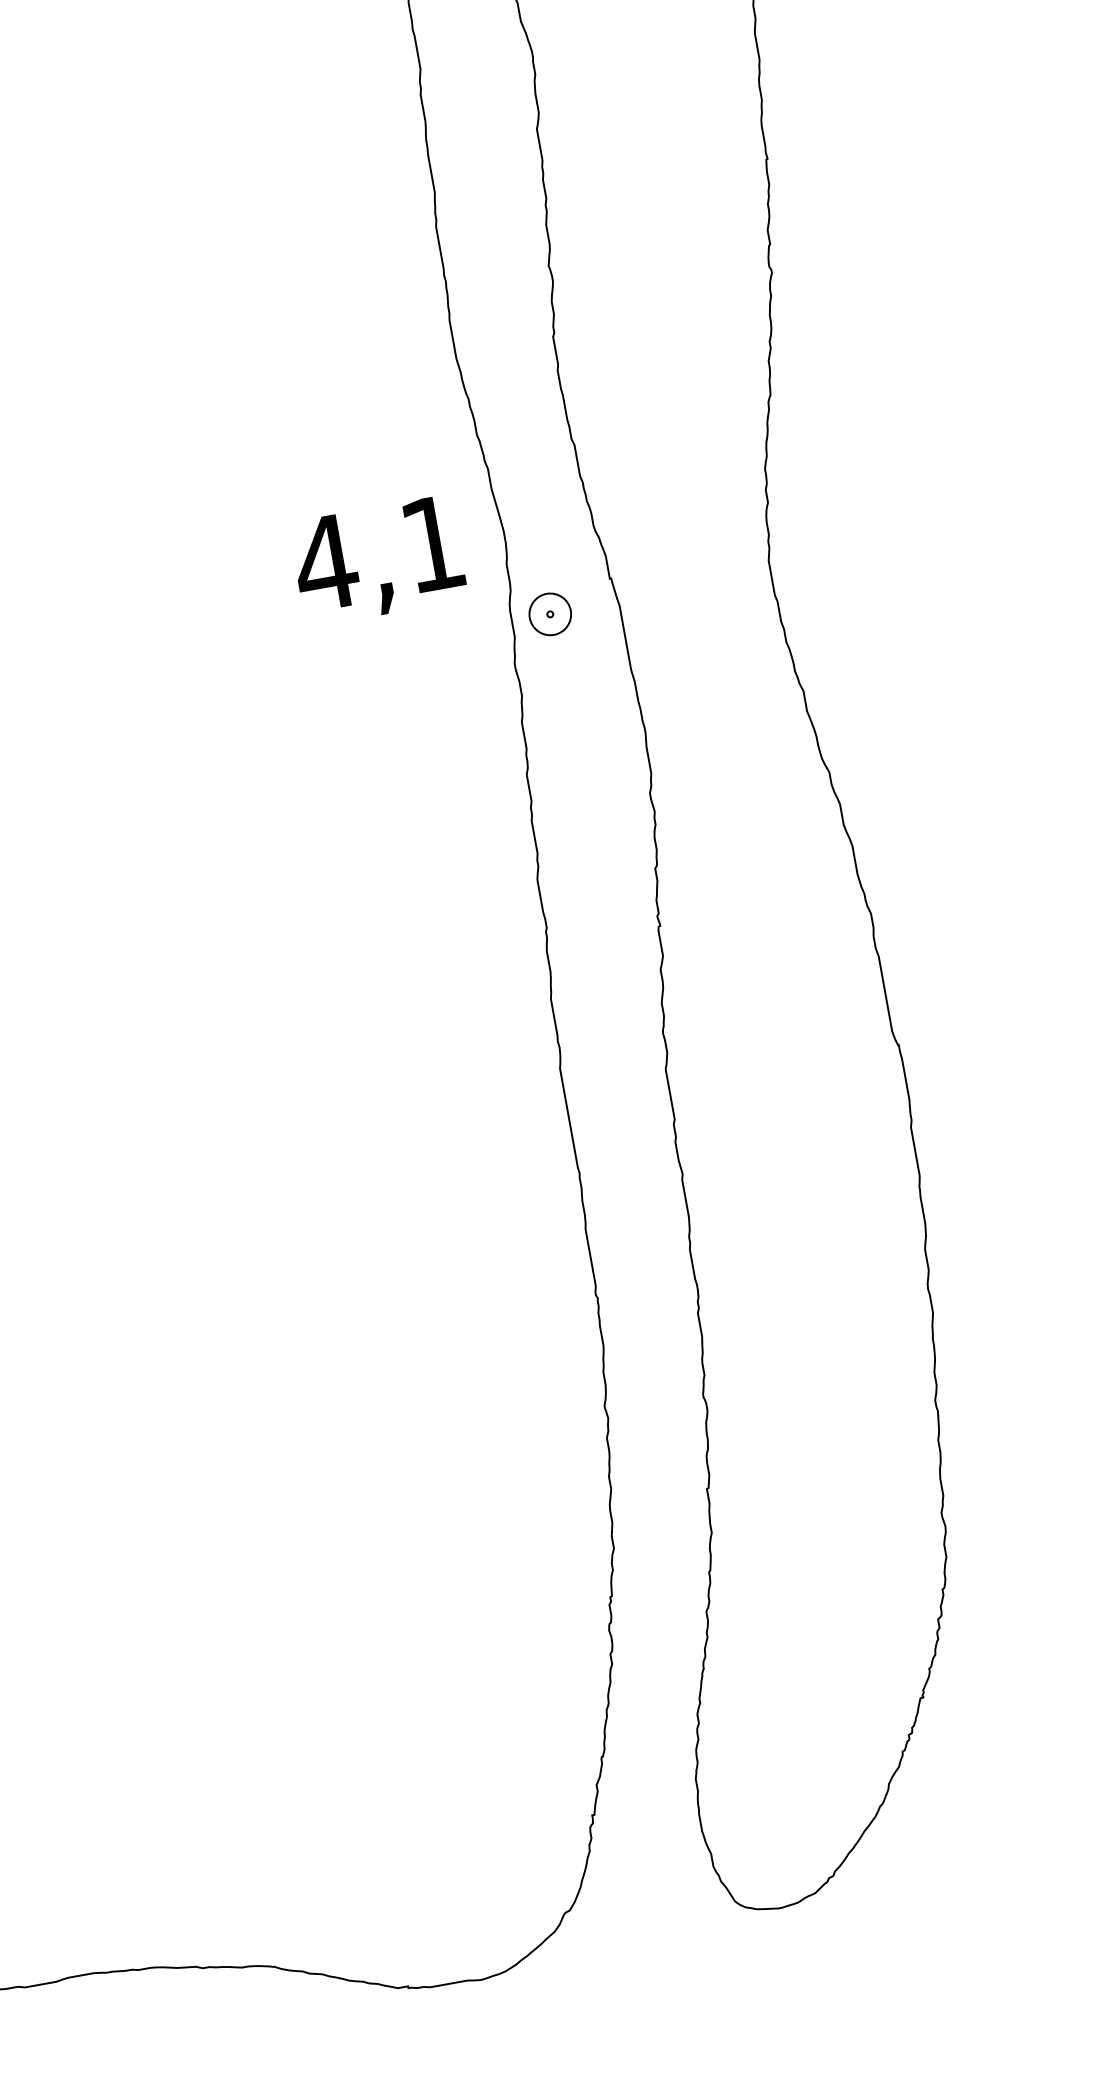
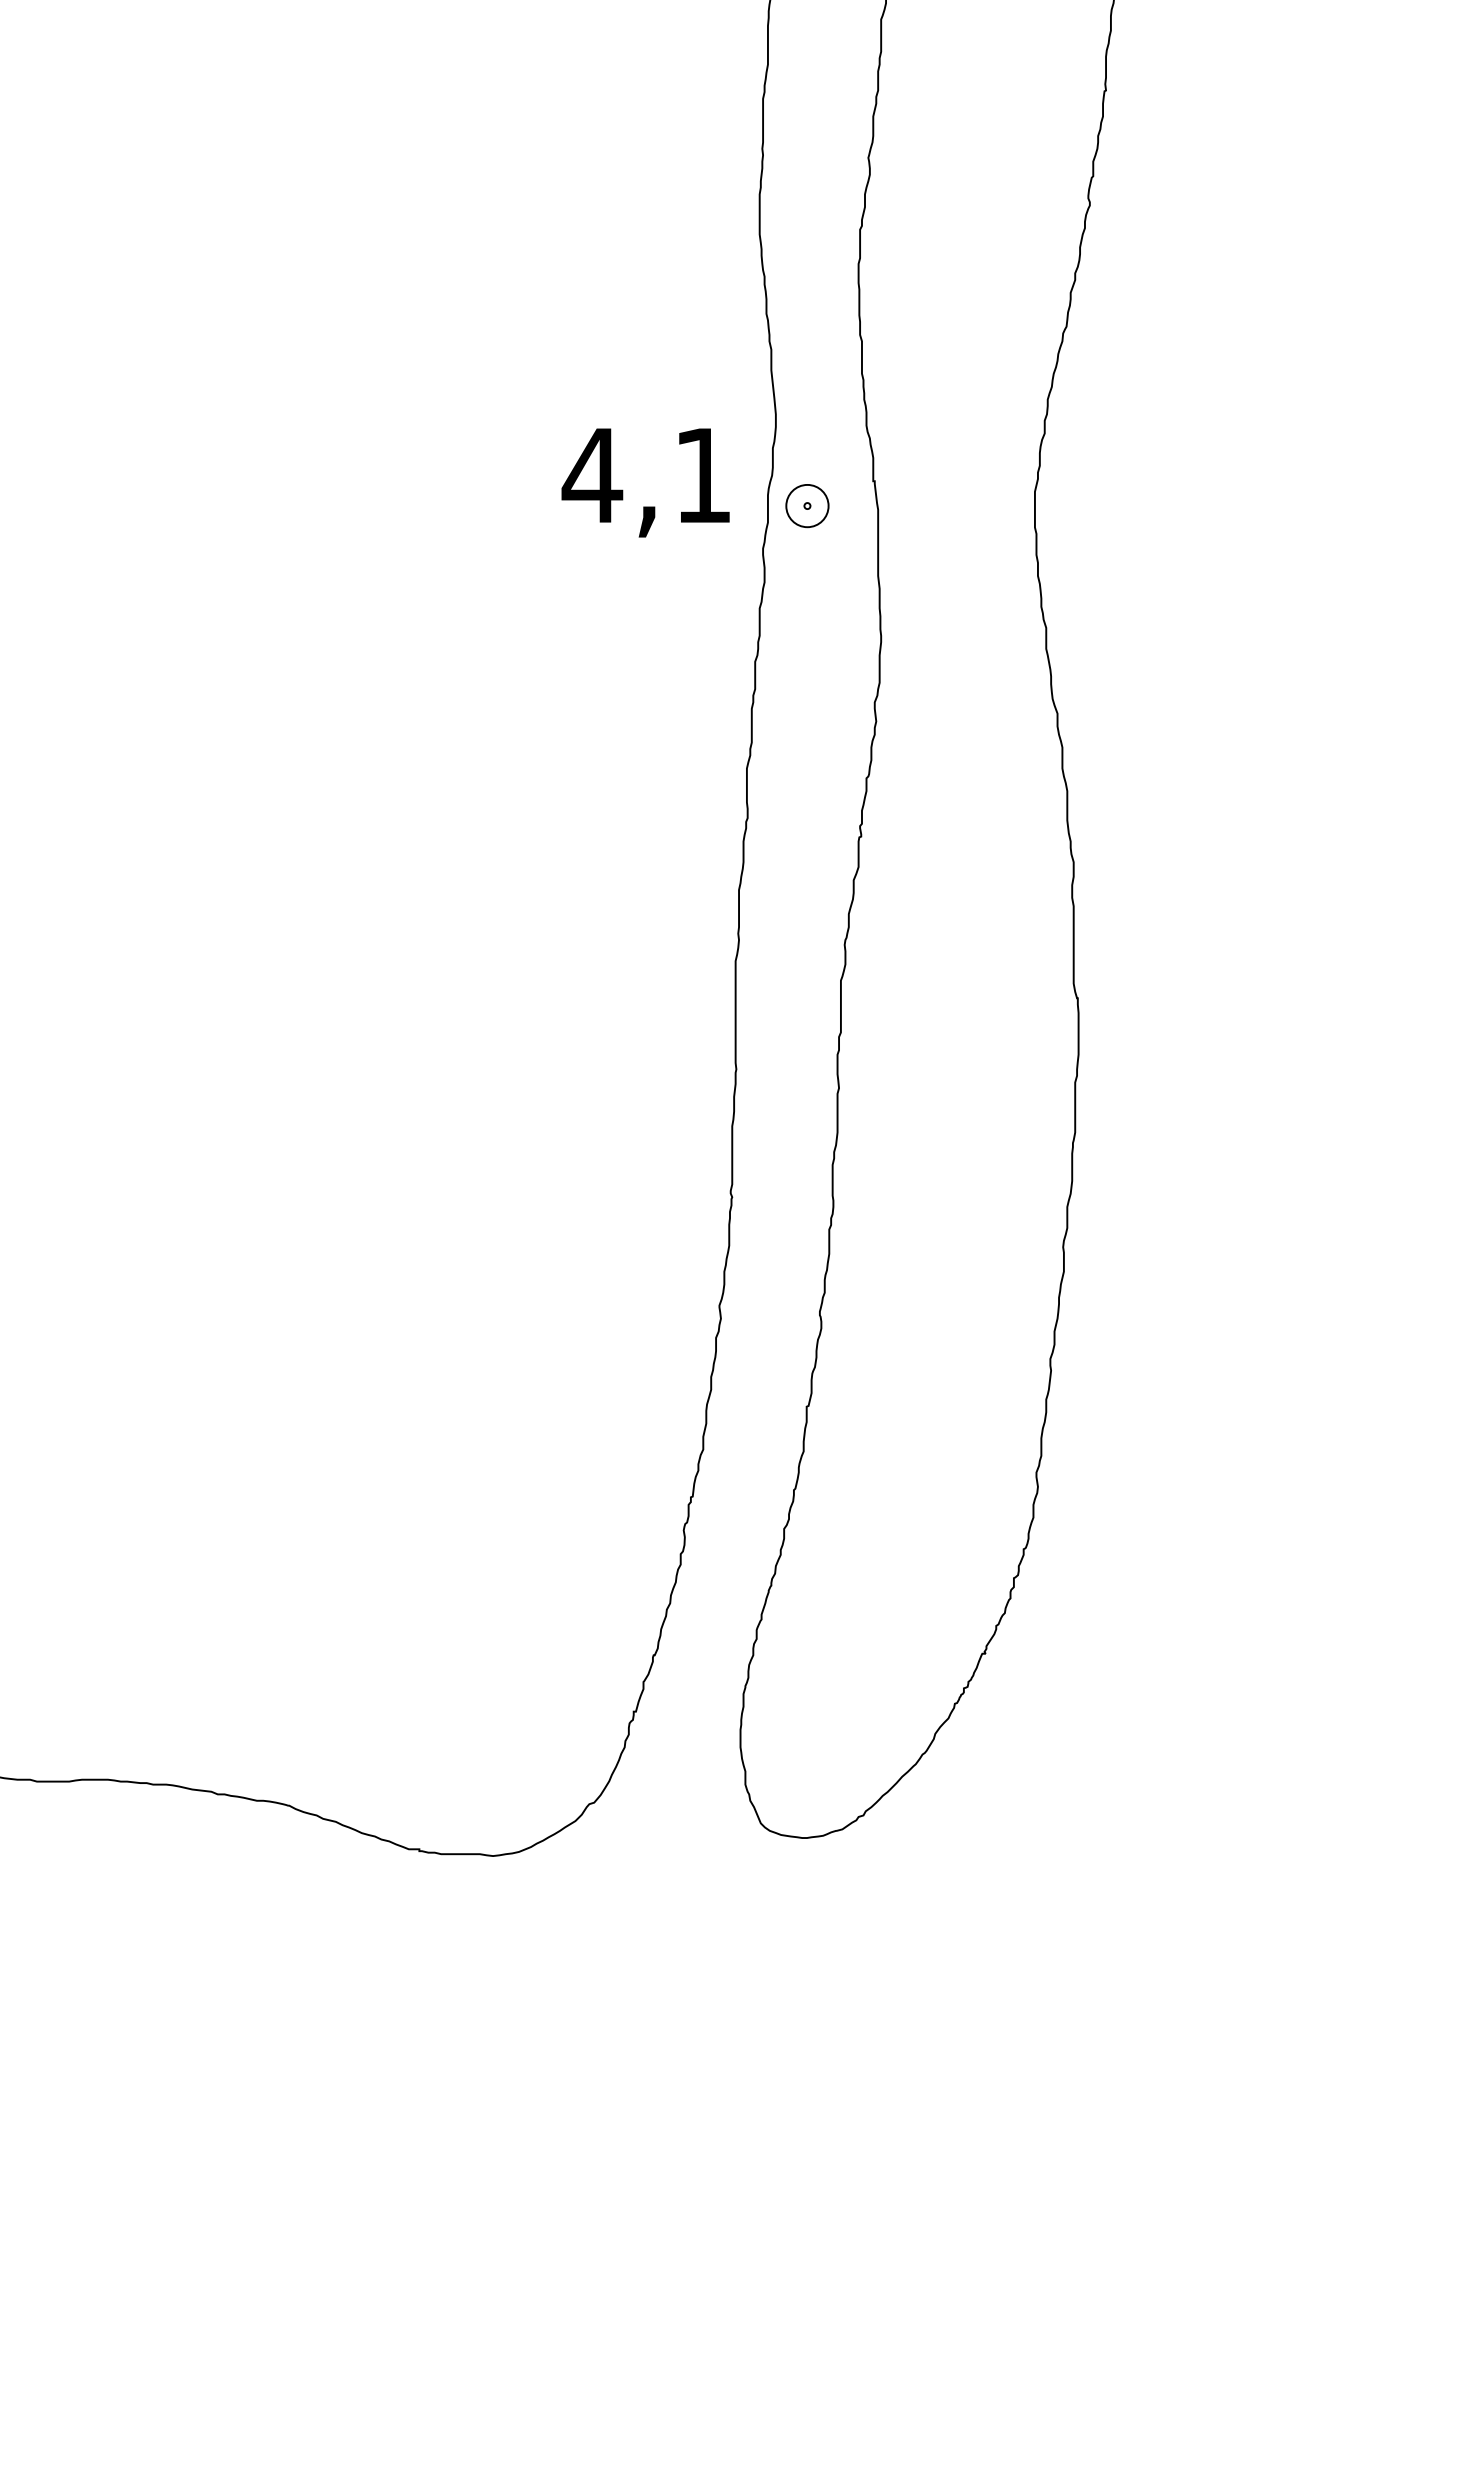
text: (378, 560) -> (645, 482), moved

